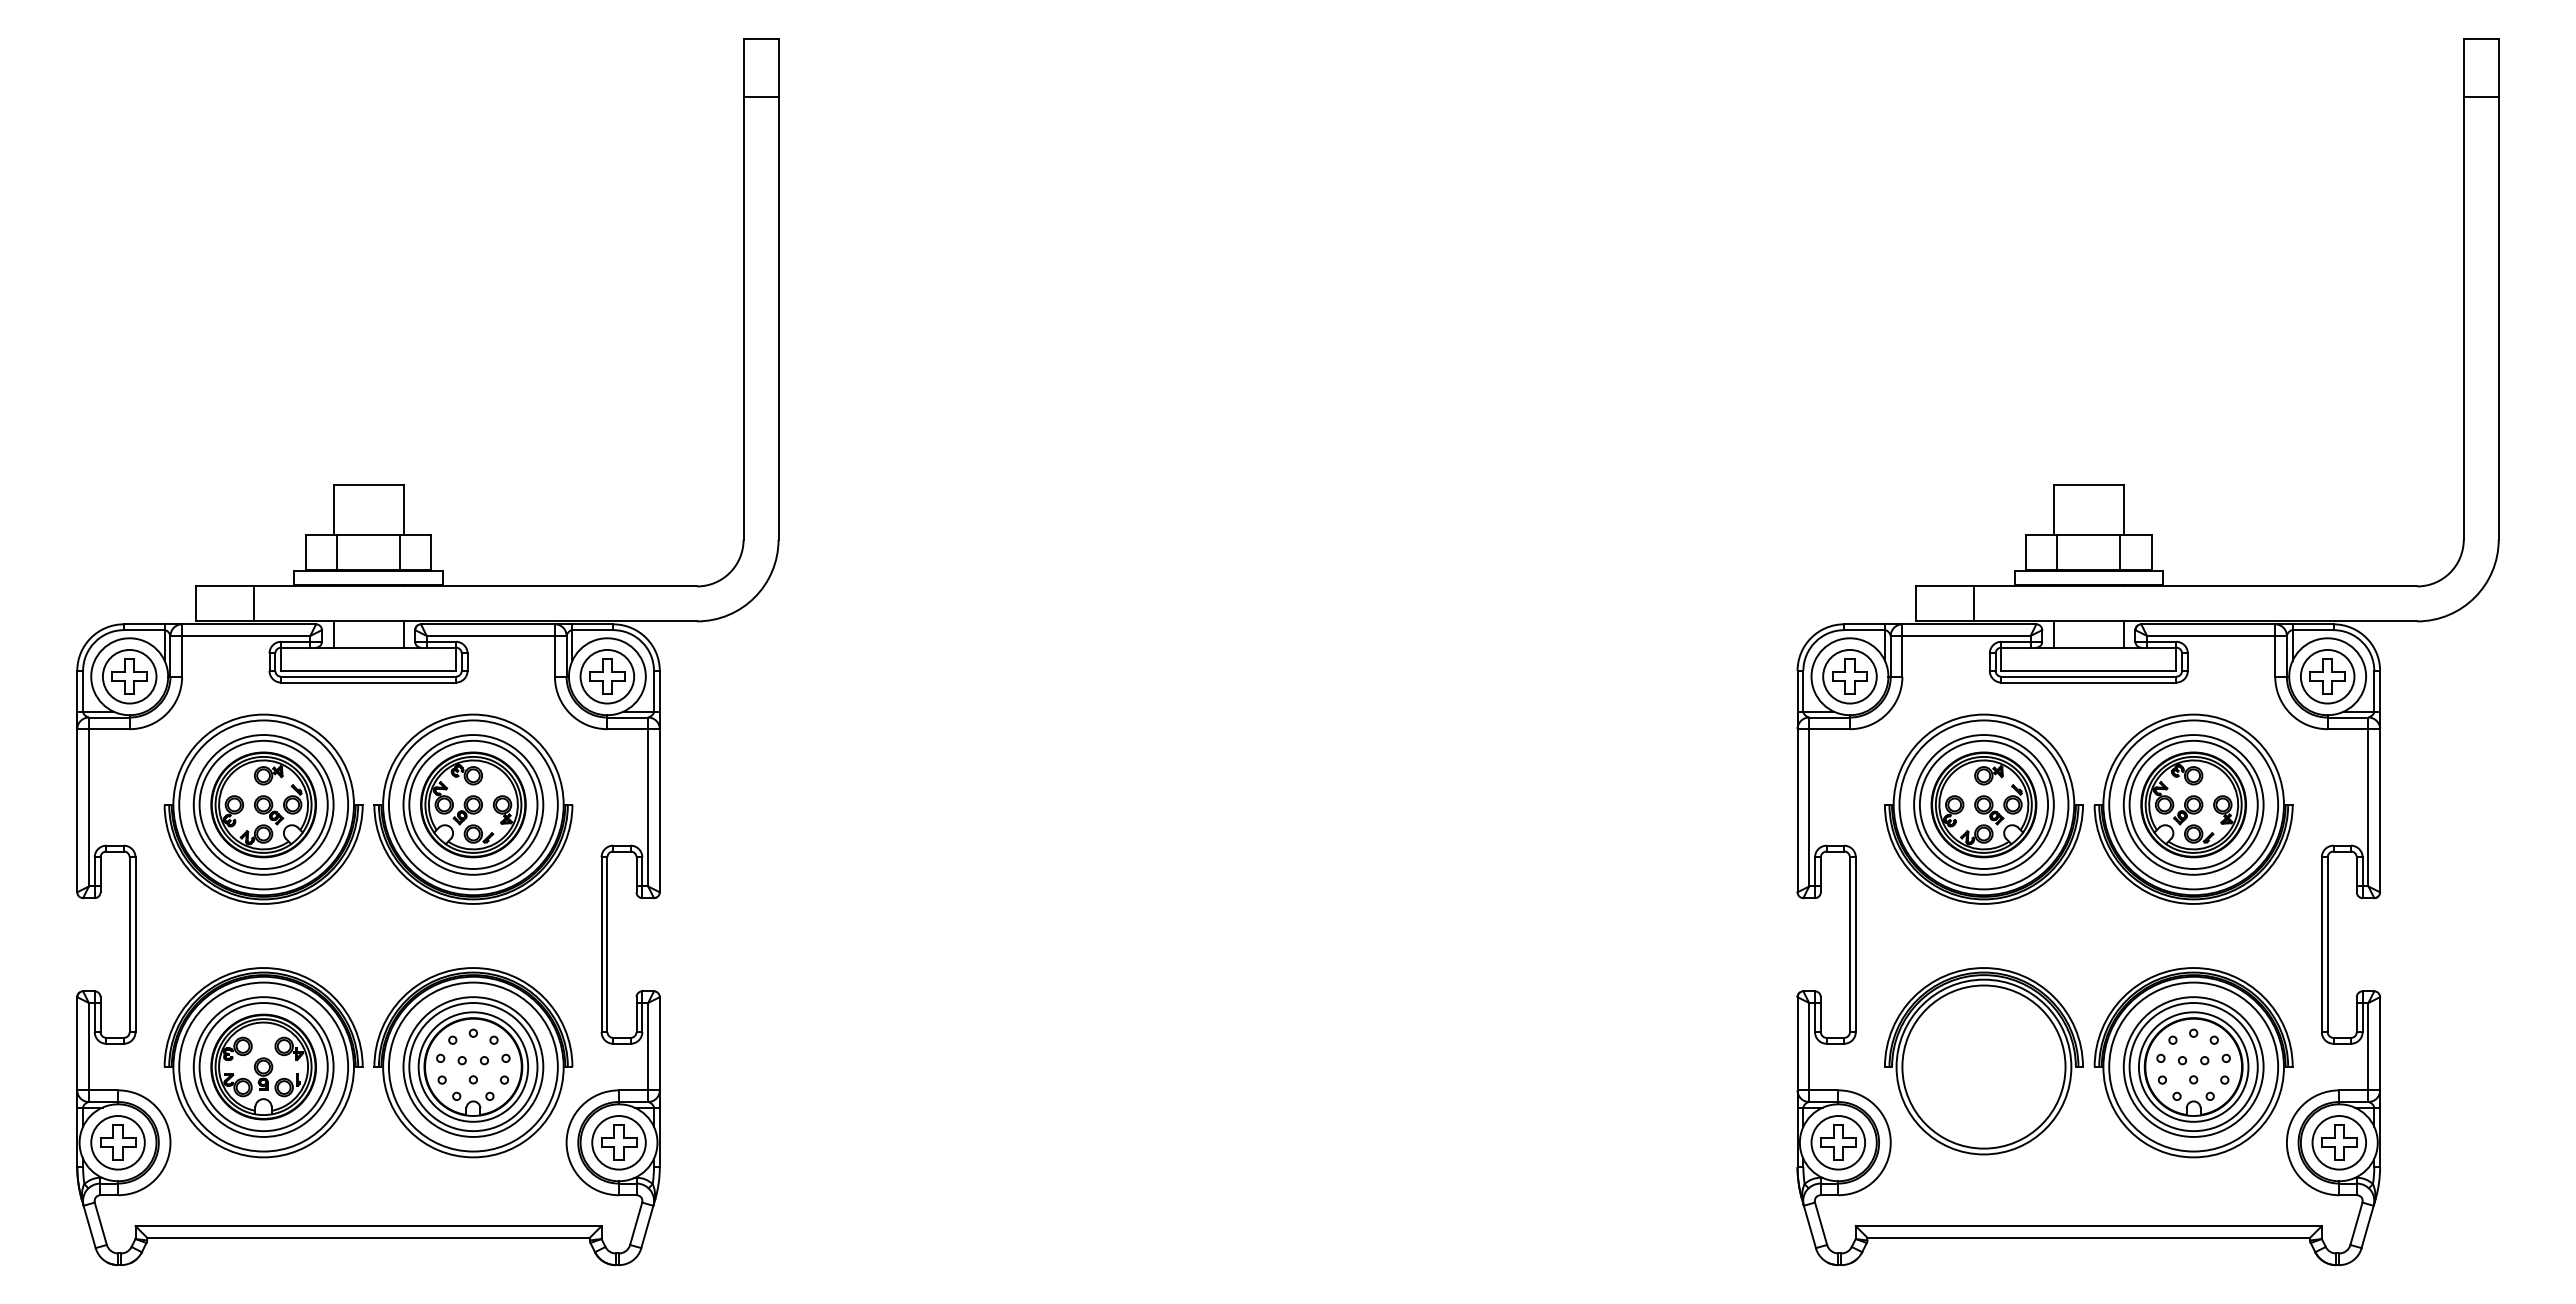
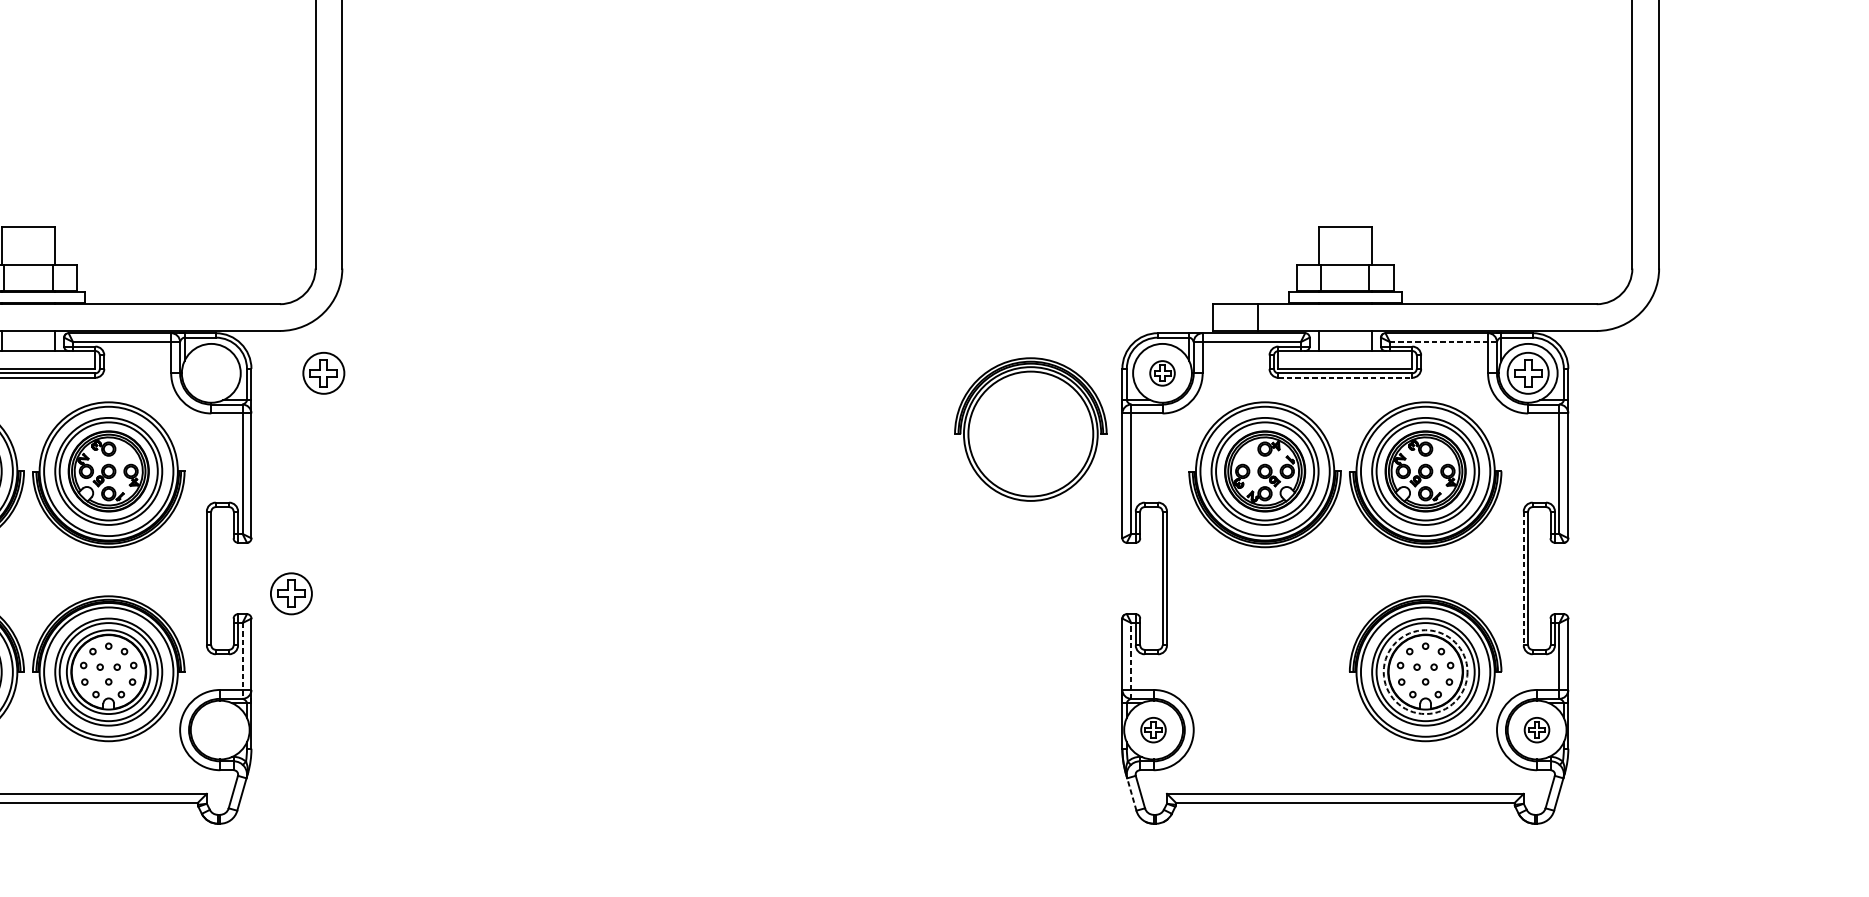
line: (2216, 635) -> (1443, 341), solid -> dashed
part: (607, 676) -> (323, 373), moved
part: (1849, 676) -> (1162, 373), size x0.6
line: (2089, 682) -> (1345, 377), solid -> dashed
line: (2321, 945) -> (1523, 579), solid -> dashed
line: (648, 1052) -> (242, 660), solid -> dashed
line: (1809, 1052) -> (1131, 660), solid -> dashed
part: (1983, 1061) -> (1030, 429), moved
circle: (2193, 1066) -> (1425, 671), solid -> dashed
part: (618, 1142) -> (291, 593), moved
part: (1837, 1142) -> (1152, 729), size x0.6
part: (2338, 1142) -> (1536, 729), size x0.6
line: (1809, 1224) -> (1131, 792), solid -> dashed

